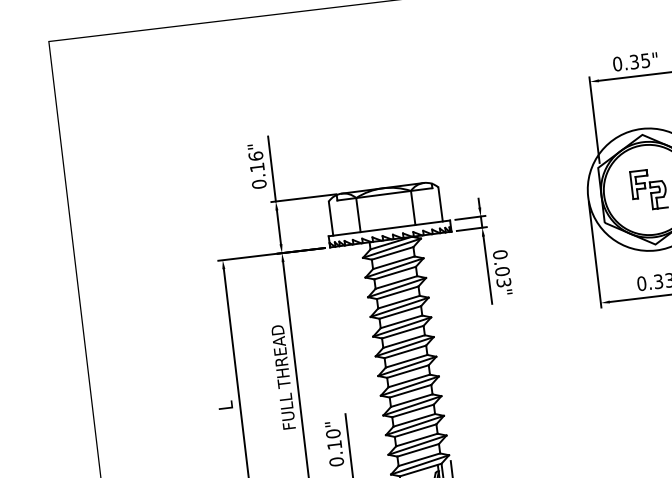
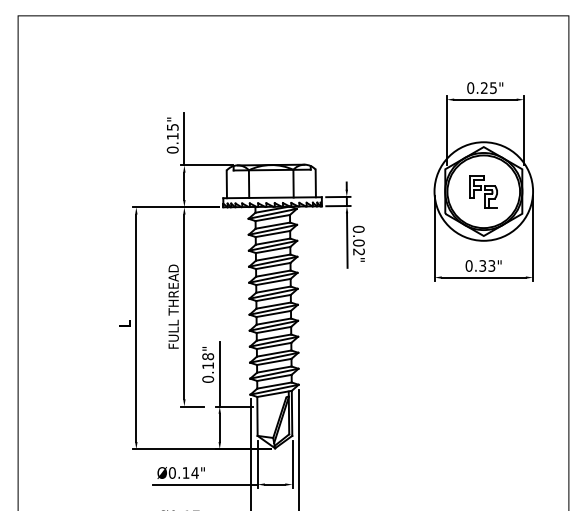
text: (634, 62) -> (484, 88), 0.35" -> 0.25"
text: (255, 155) -> (172, 126), 0.16" -> 0.15"
text: (503, 282) -> (358, 251), 0.03" -> 0.02"
text: (332, 433) -> (207, 356), 0.10" -> 0.18"

